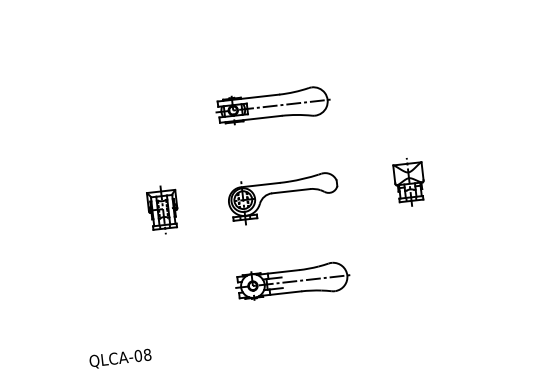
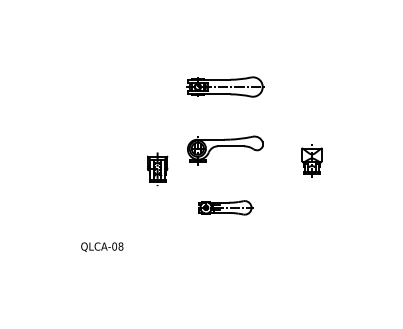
part: (408, 181) -> (311, 160), moved
part: (162, 208) -> (157, 168), moved
part: (293, 281) -> (225, 207), size x0.7

